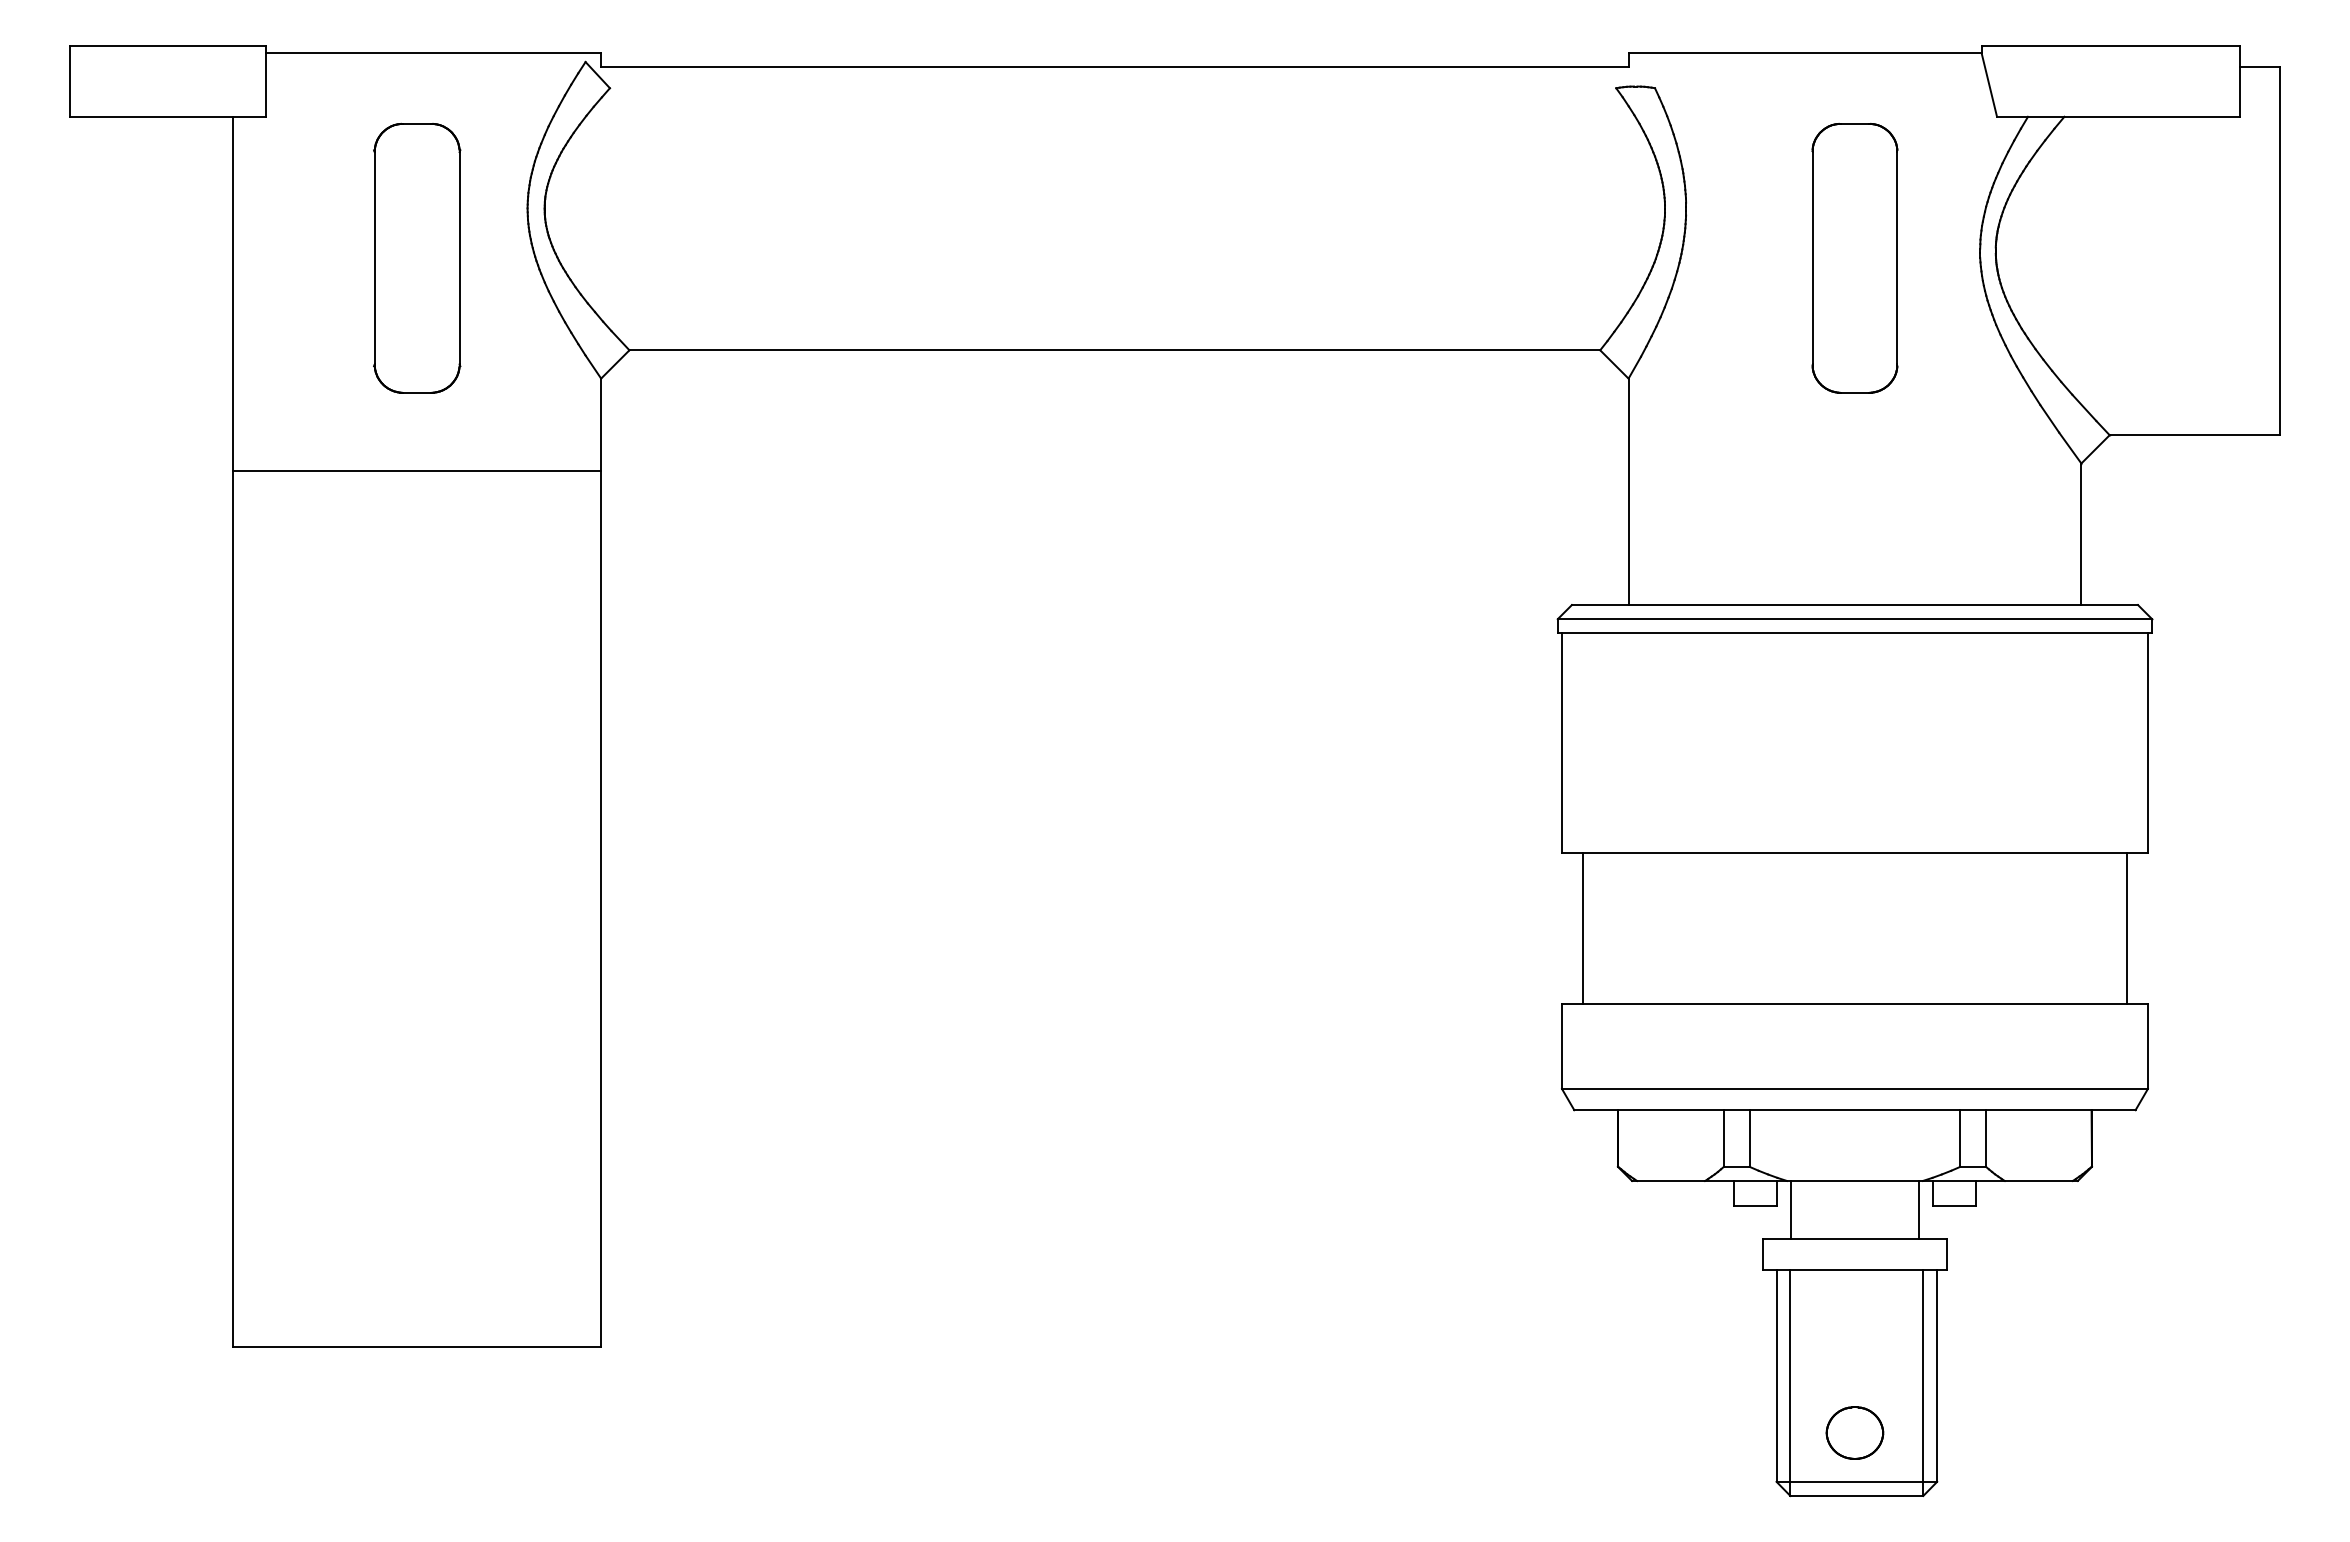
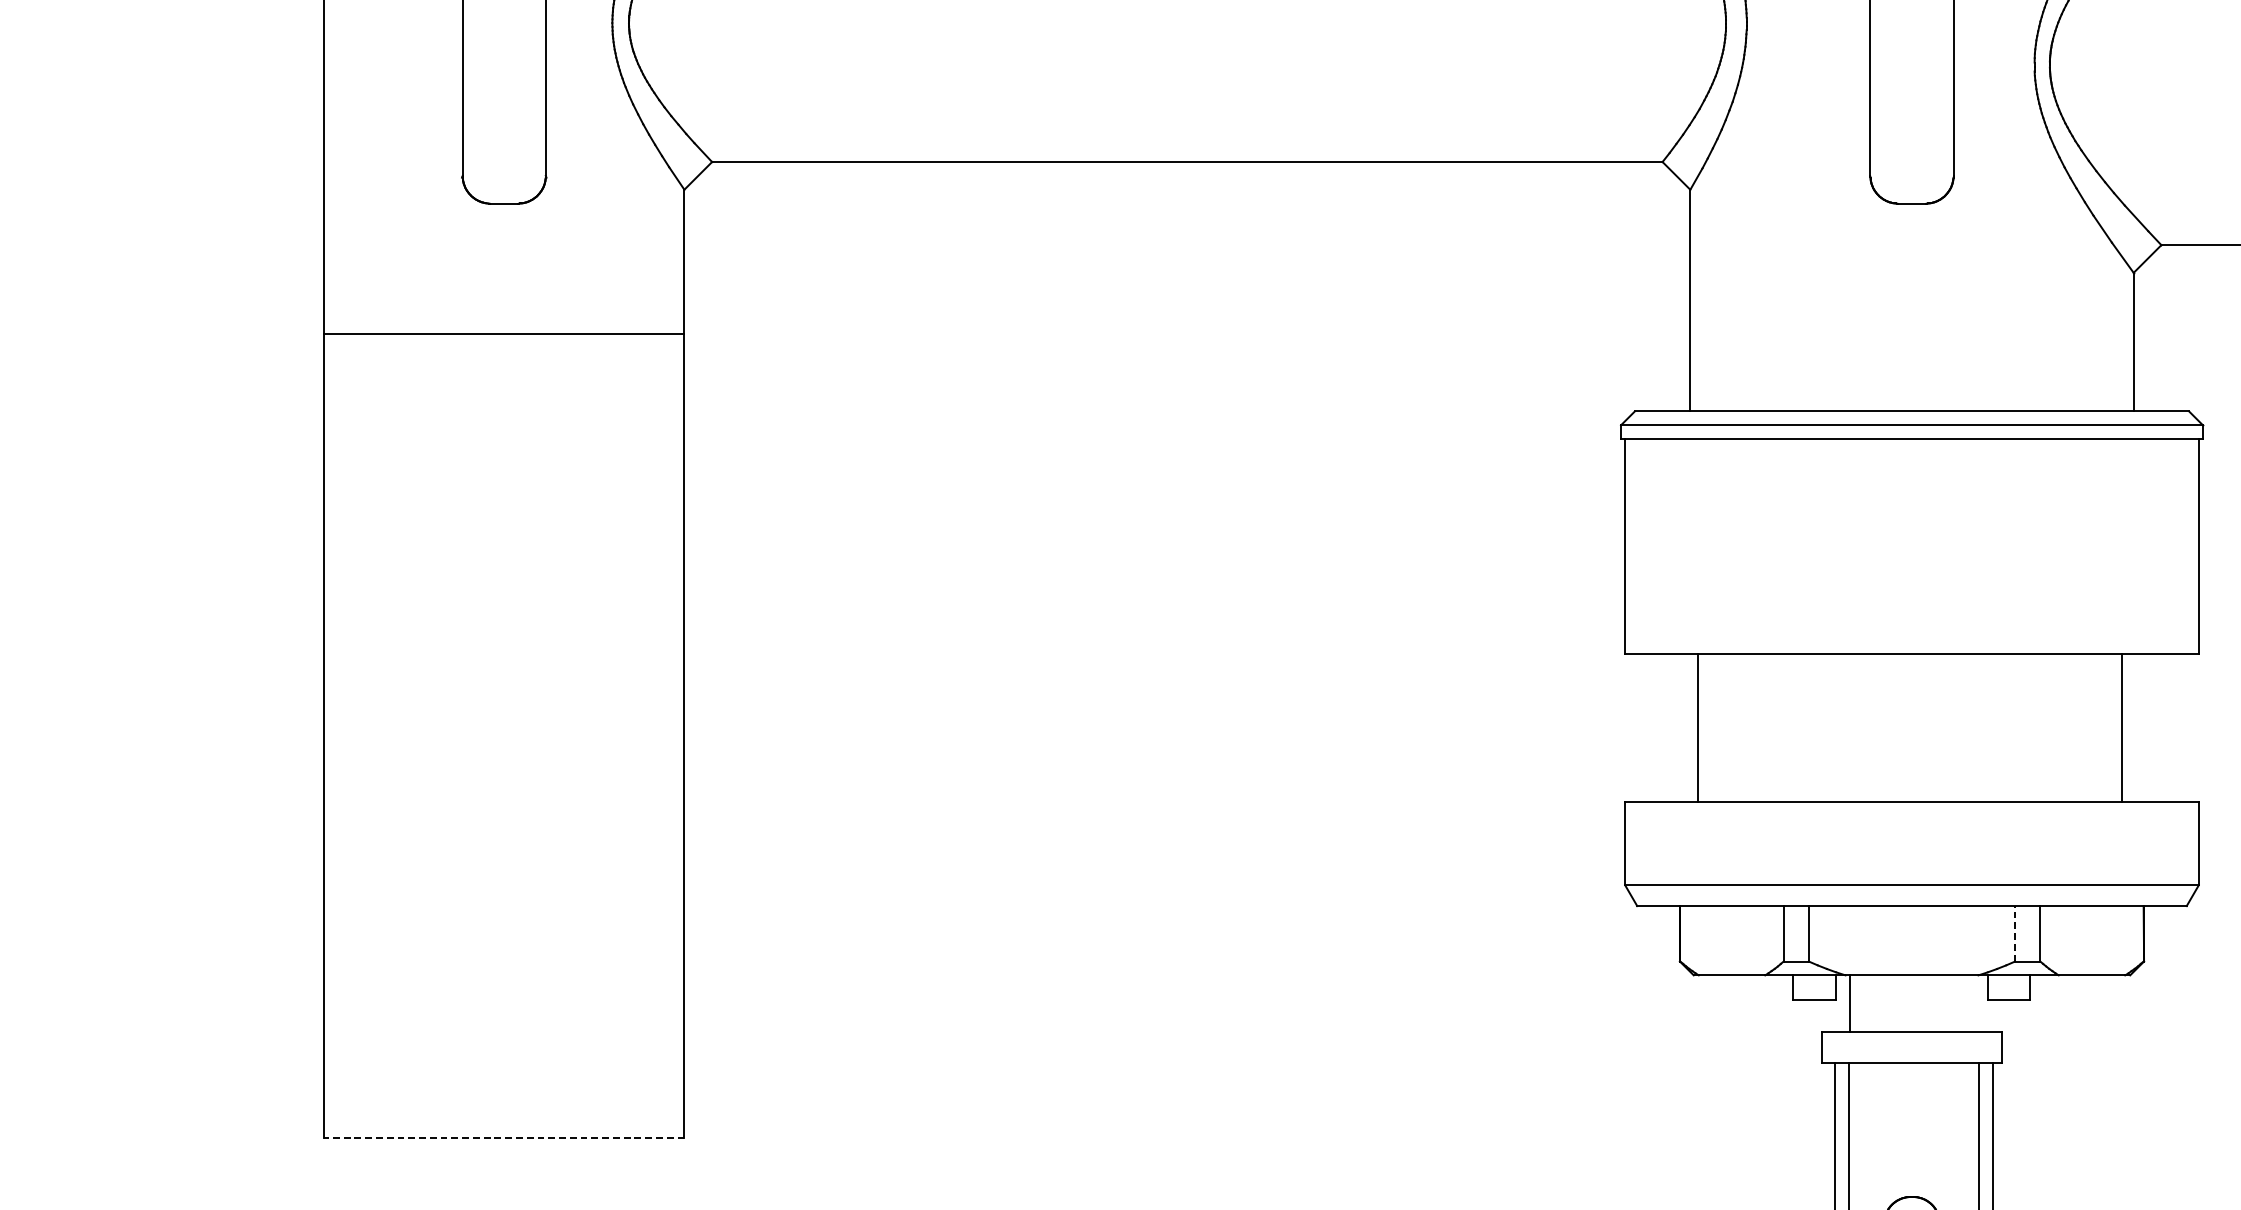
line: (417, 470) -> (504, 333), moved
line: (1582, 928) -> (1698, 728), moved
line: (2127, 928) -> (2122, 728), moved
line: (1960, 1138) -> (2015, 933), solid -> dashed
line: (1918, 1209) -> (1974, 1003), removed
line: (417, 1347) -> (504, 1138), solid -> dashed

